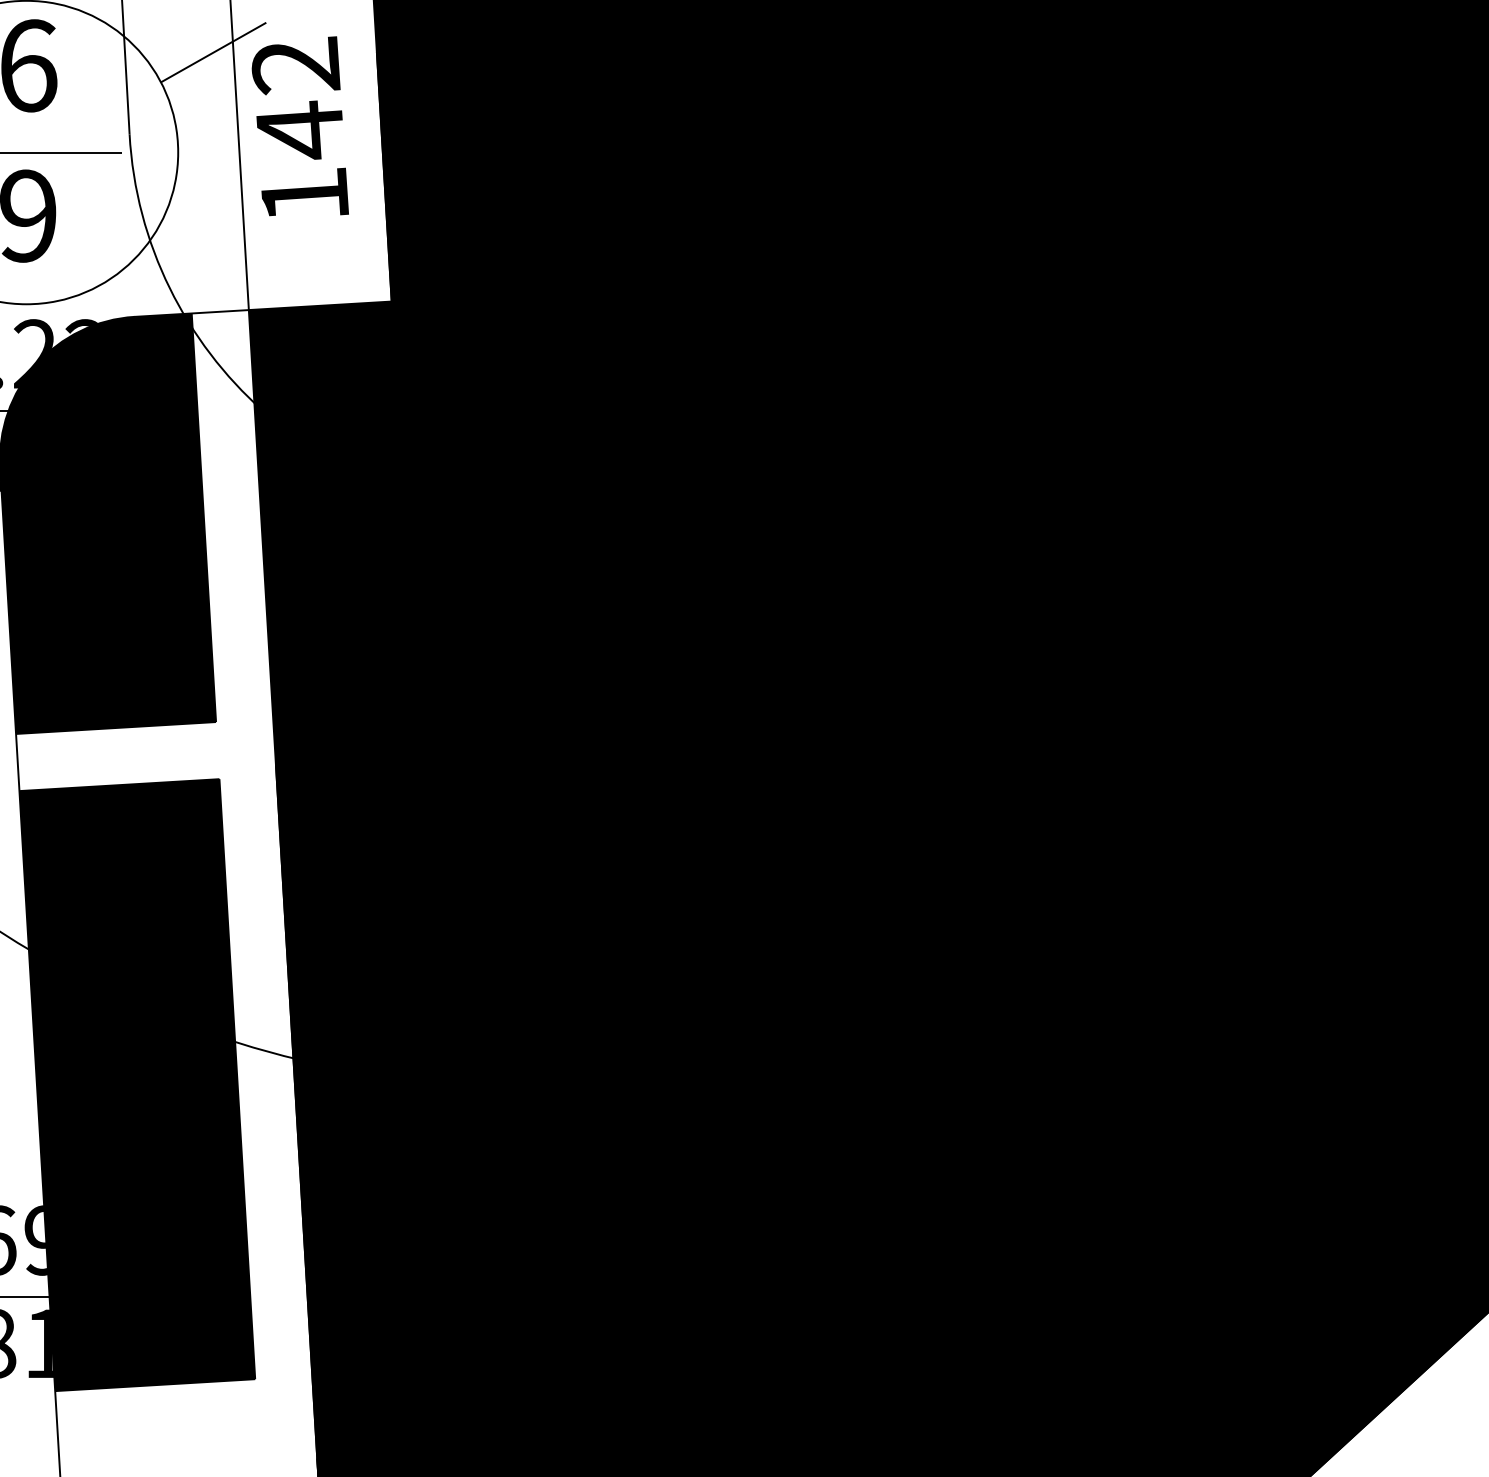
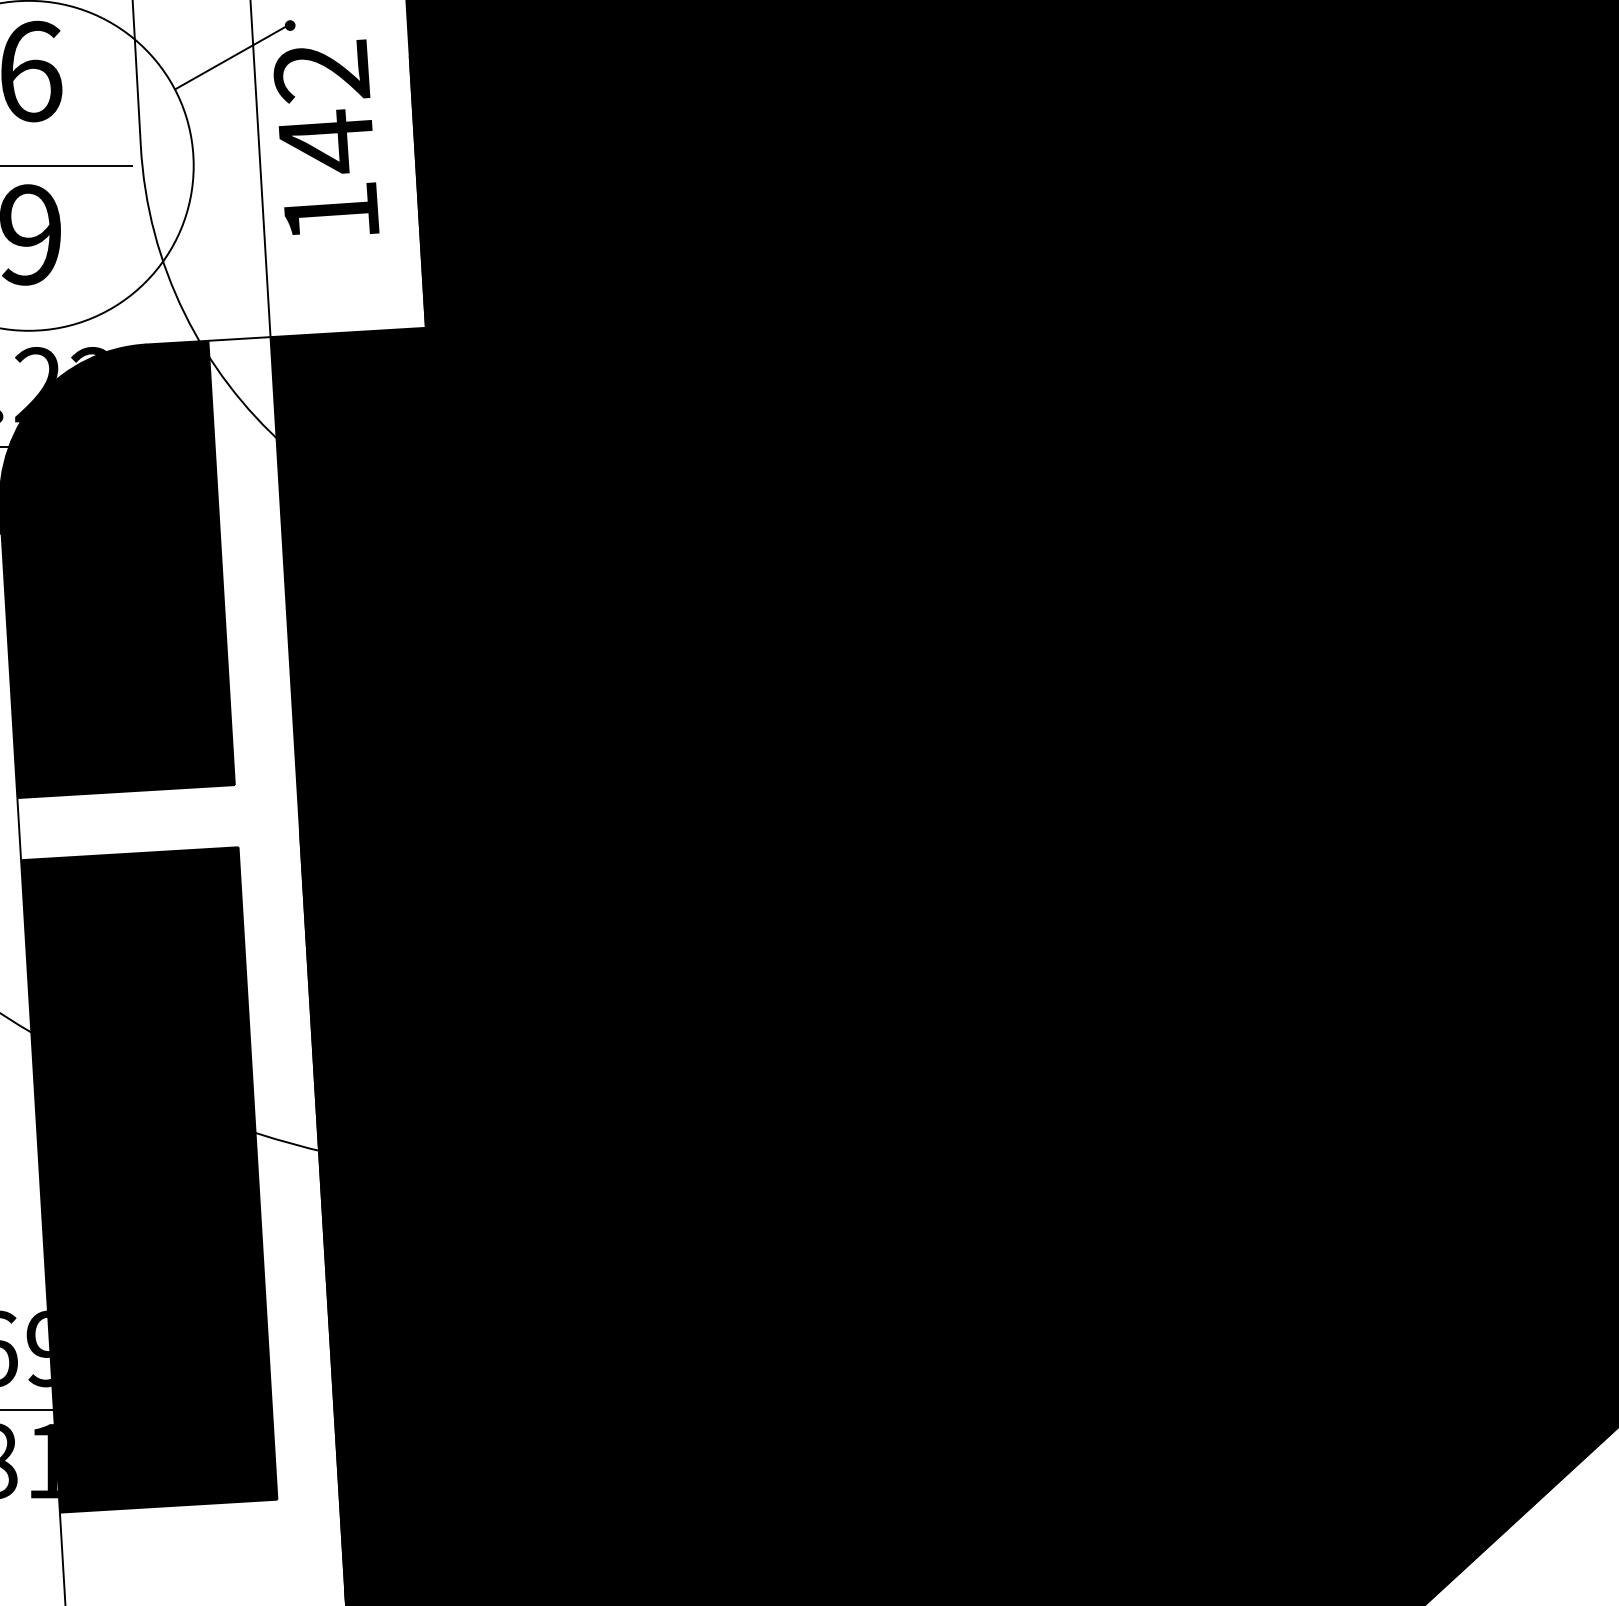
fill: (266, 23) -> (289, 25), added

